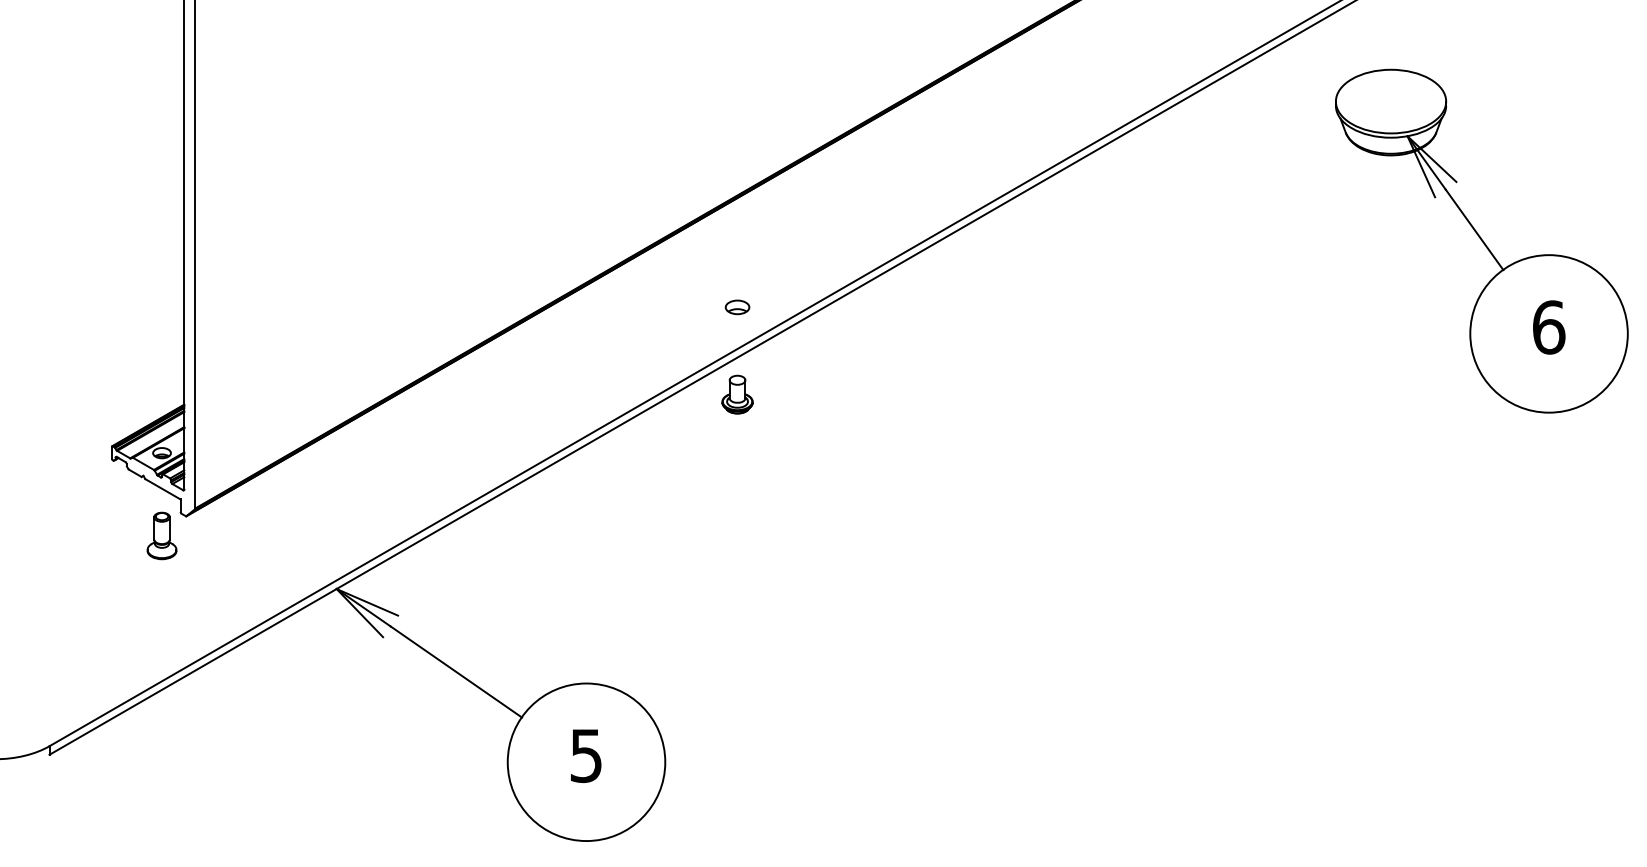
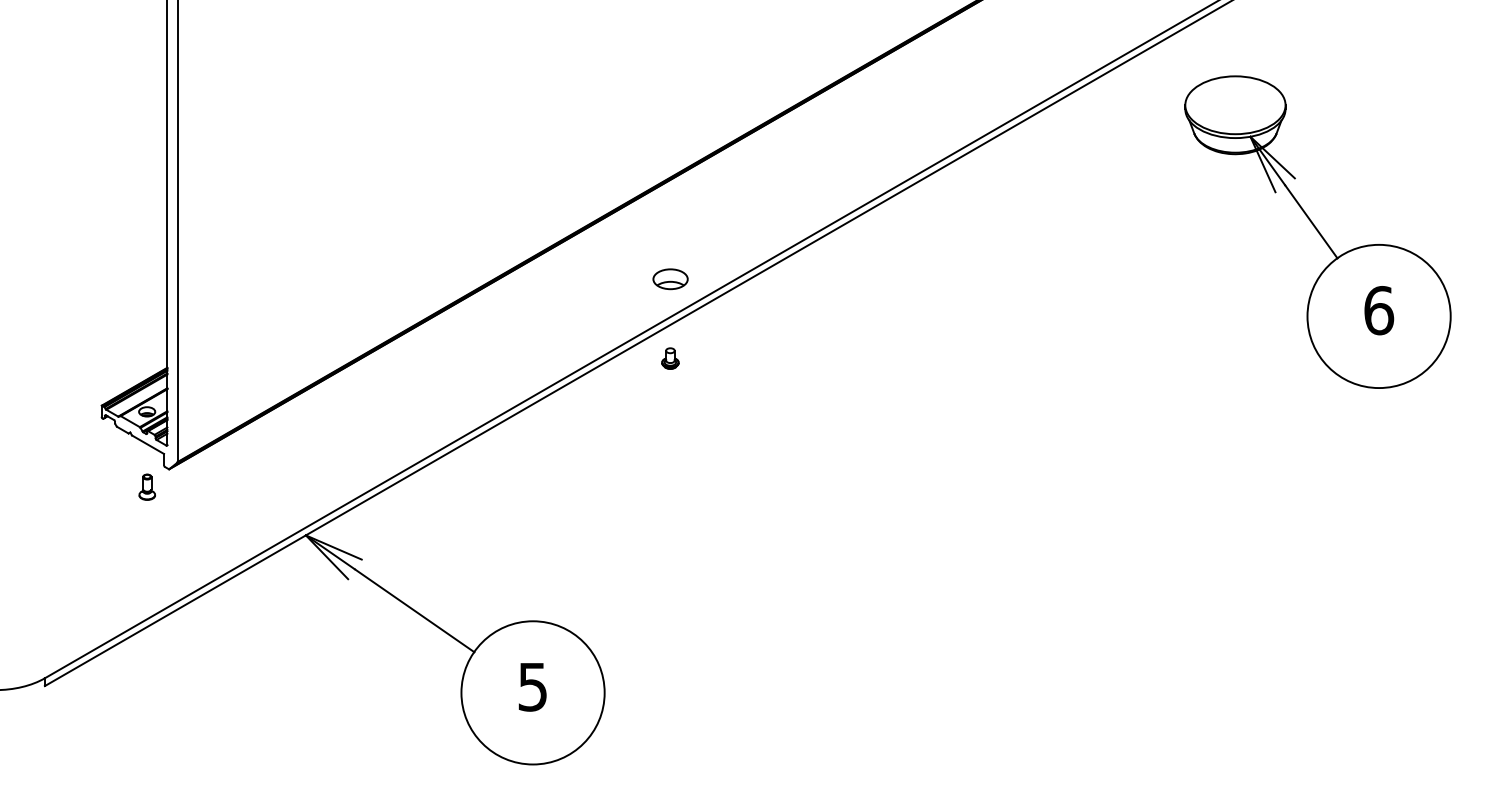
part: (1481, 240) -> (1317, 231), moved
part: (736, 307) -> (669, 279), size x1.6
part: (737, 394) -> (670, 358), size x0.6
part: (162, 536) -> (147, 487), size x0.6

